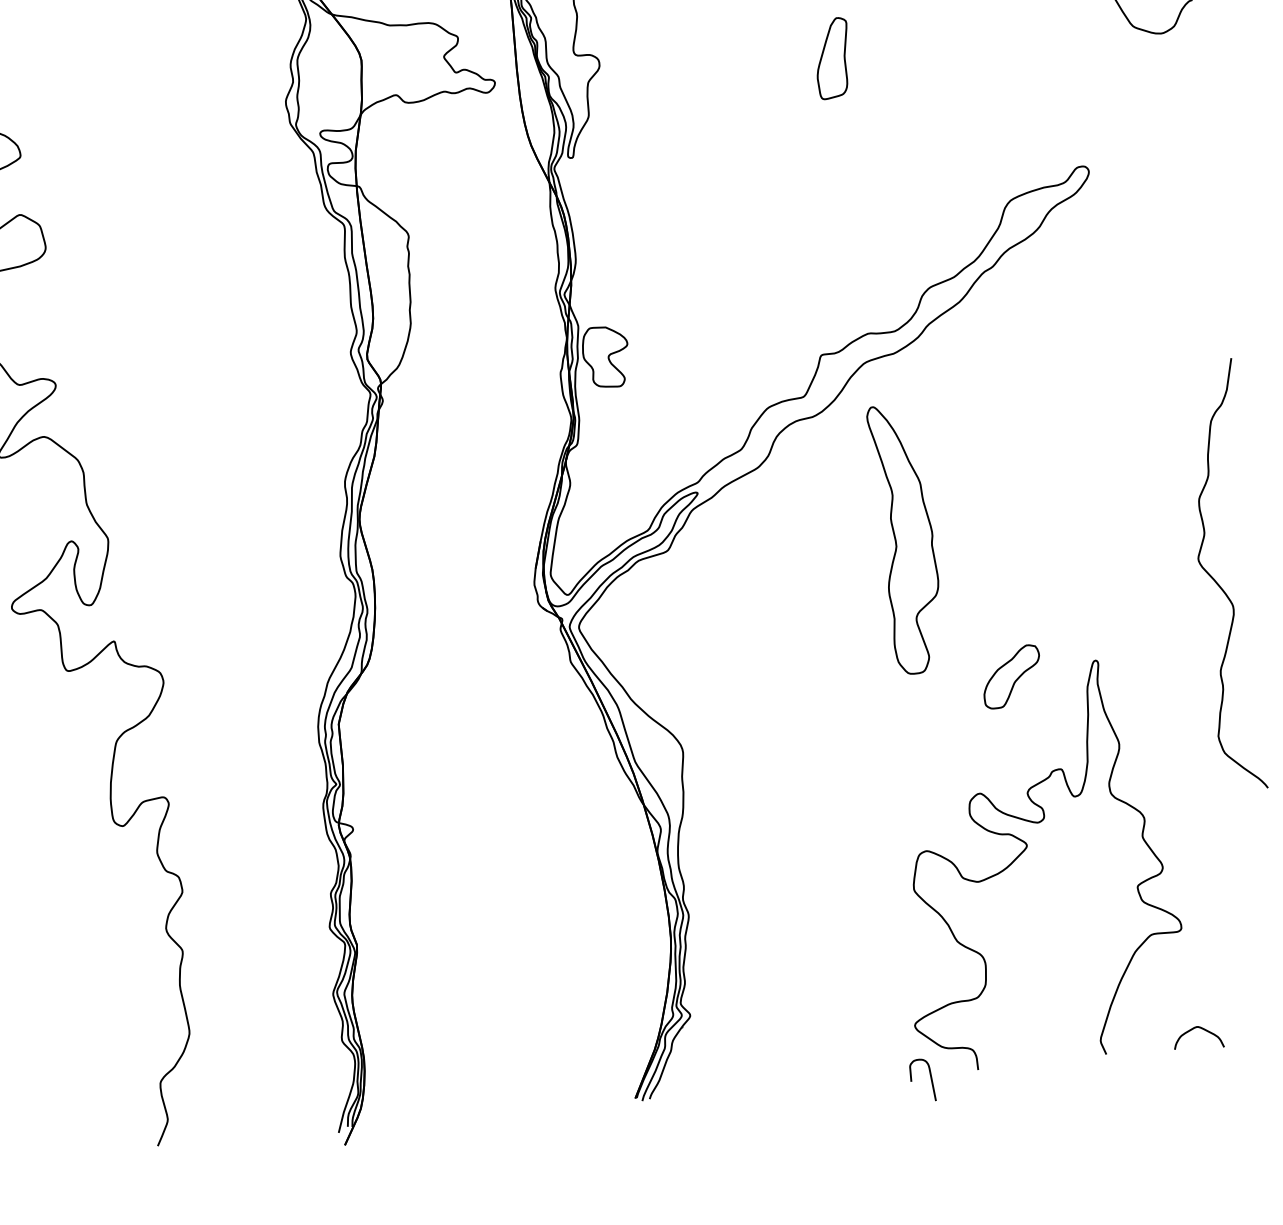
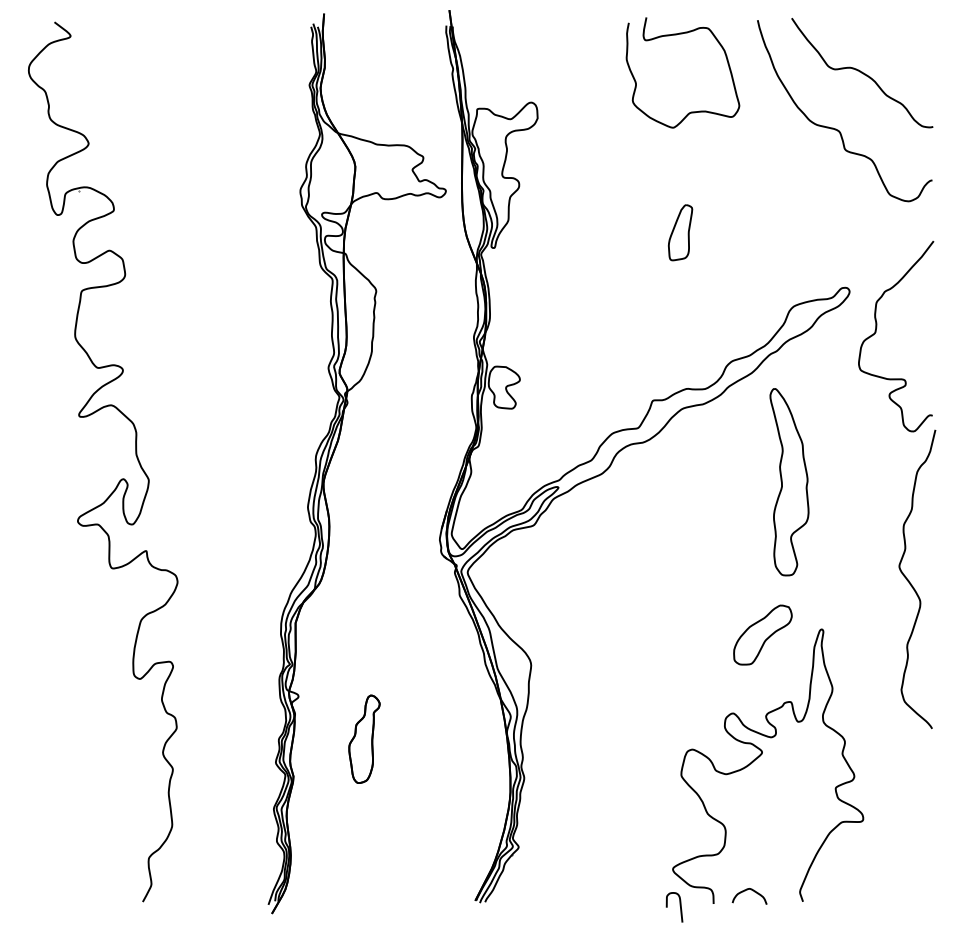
part: (832, 58) -> (680, 232), moved
curve: (1133, 226) -> (876, 332), added
part: (906, 539) -> (789, 482), moved
part: (1011, 676) -> (762, 634), size x1.43
part: (453, 880) -> (364, 738), added
curve: (1194, 1029) -> (747, 890), moved

